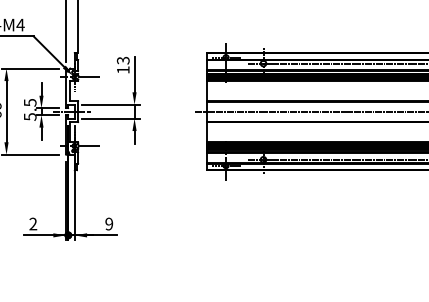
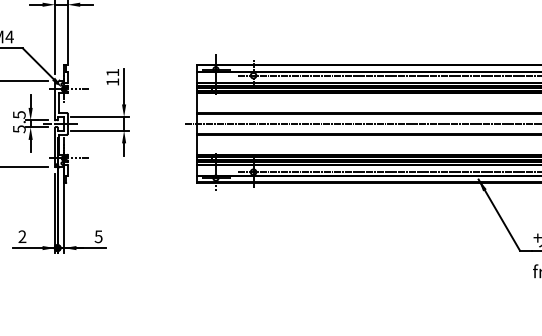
text: (122, 60) -> (112, 72), 13 -> 11
text: (109, 223) -> (98, 236), 9 -> 5

